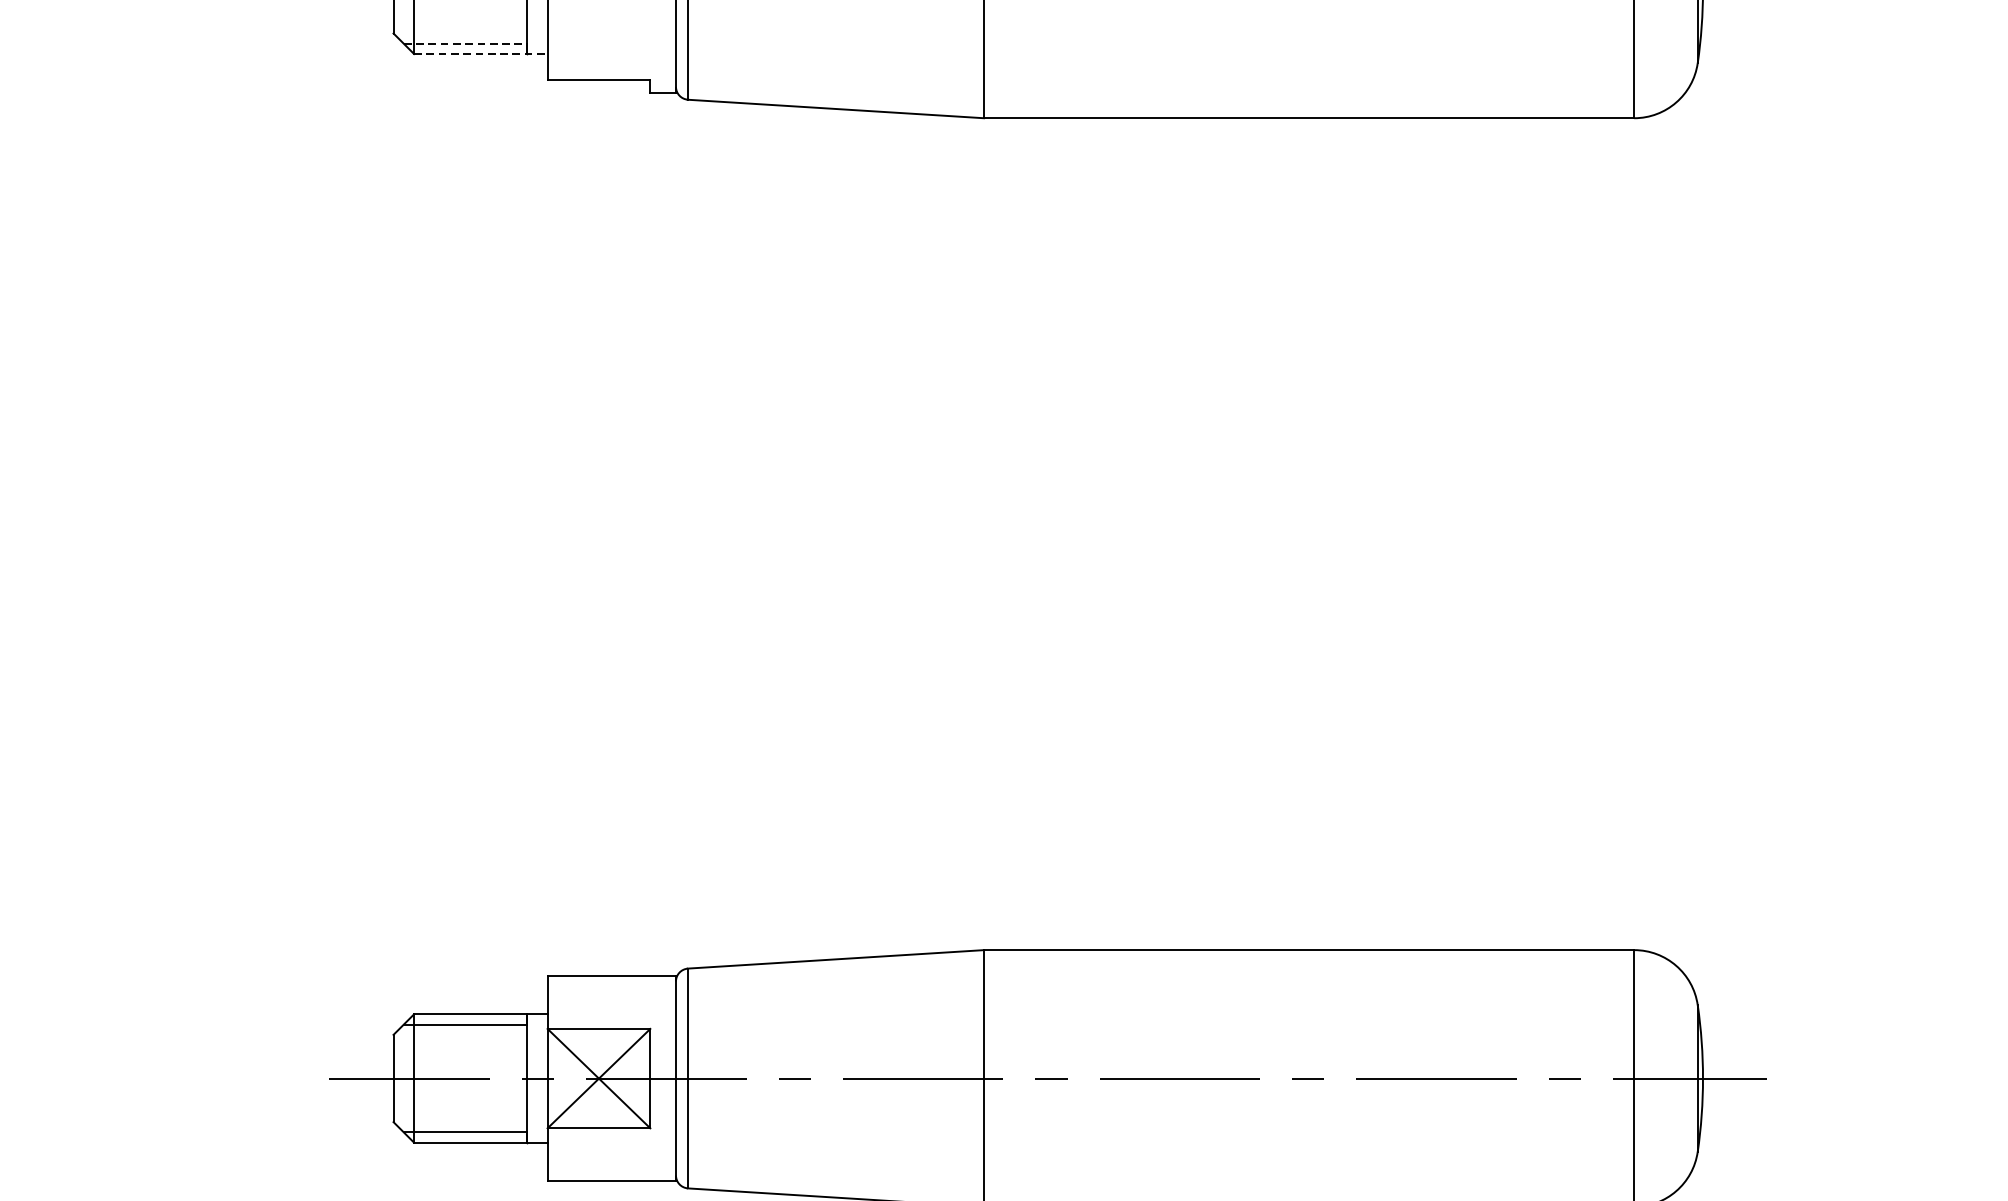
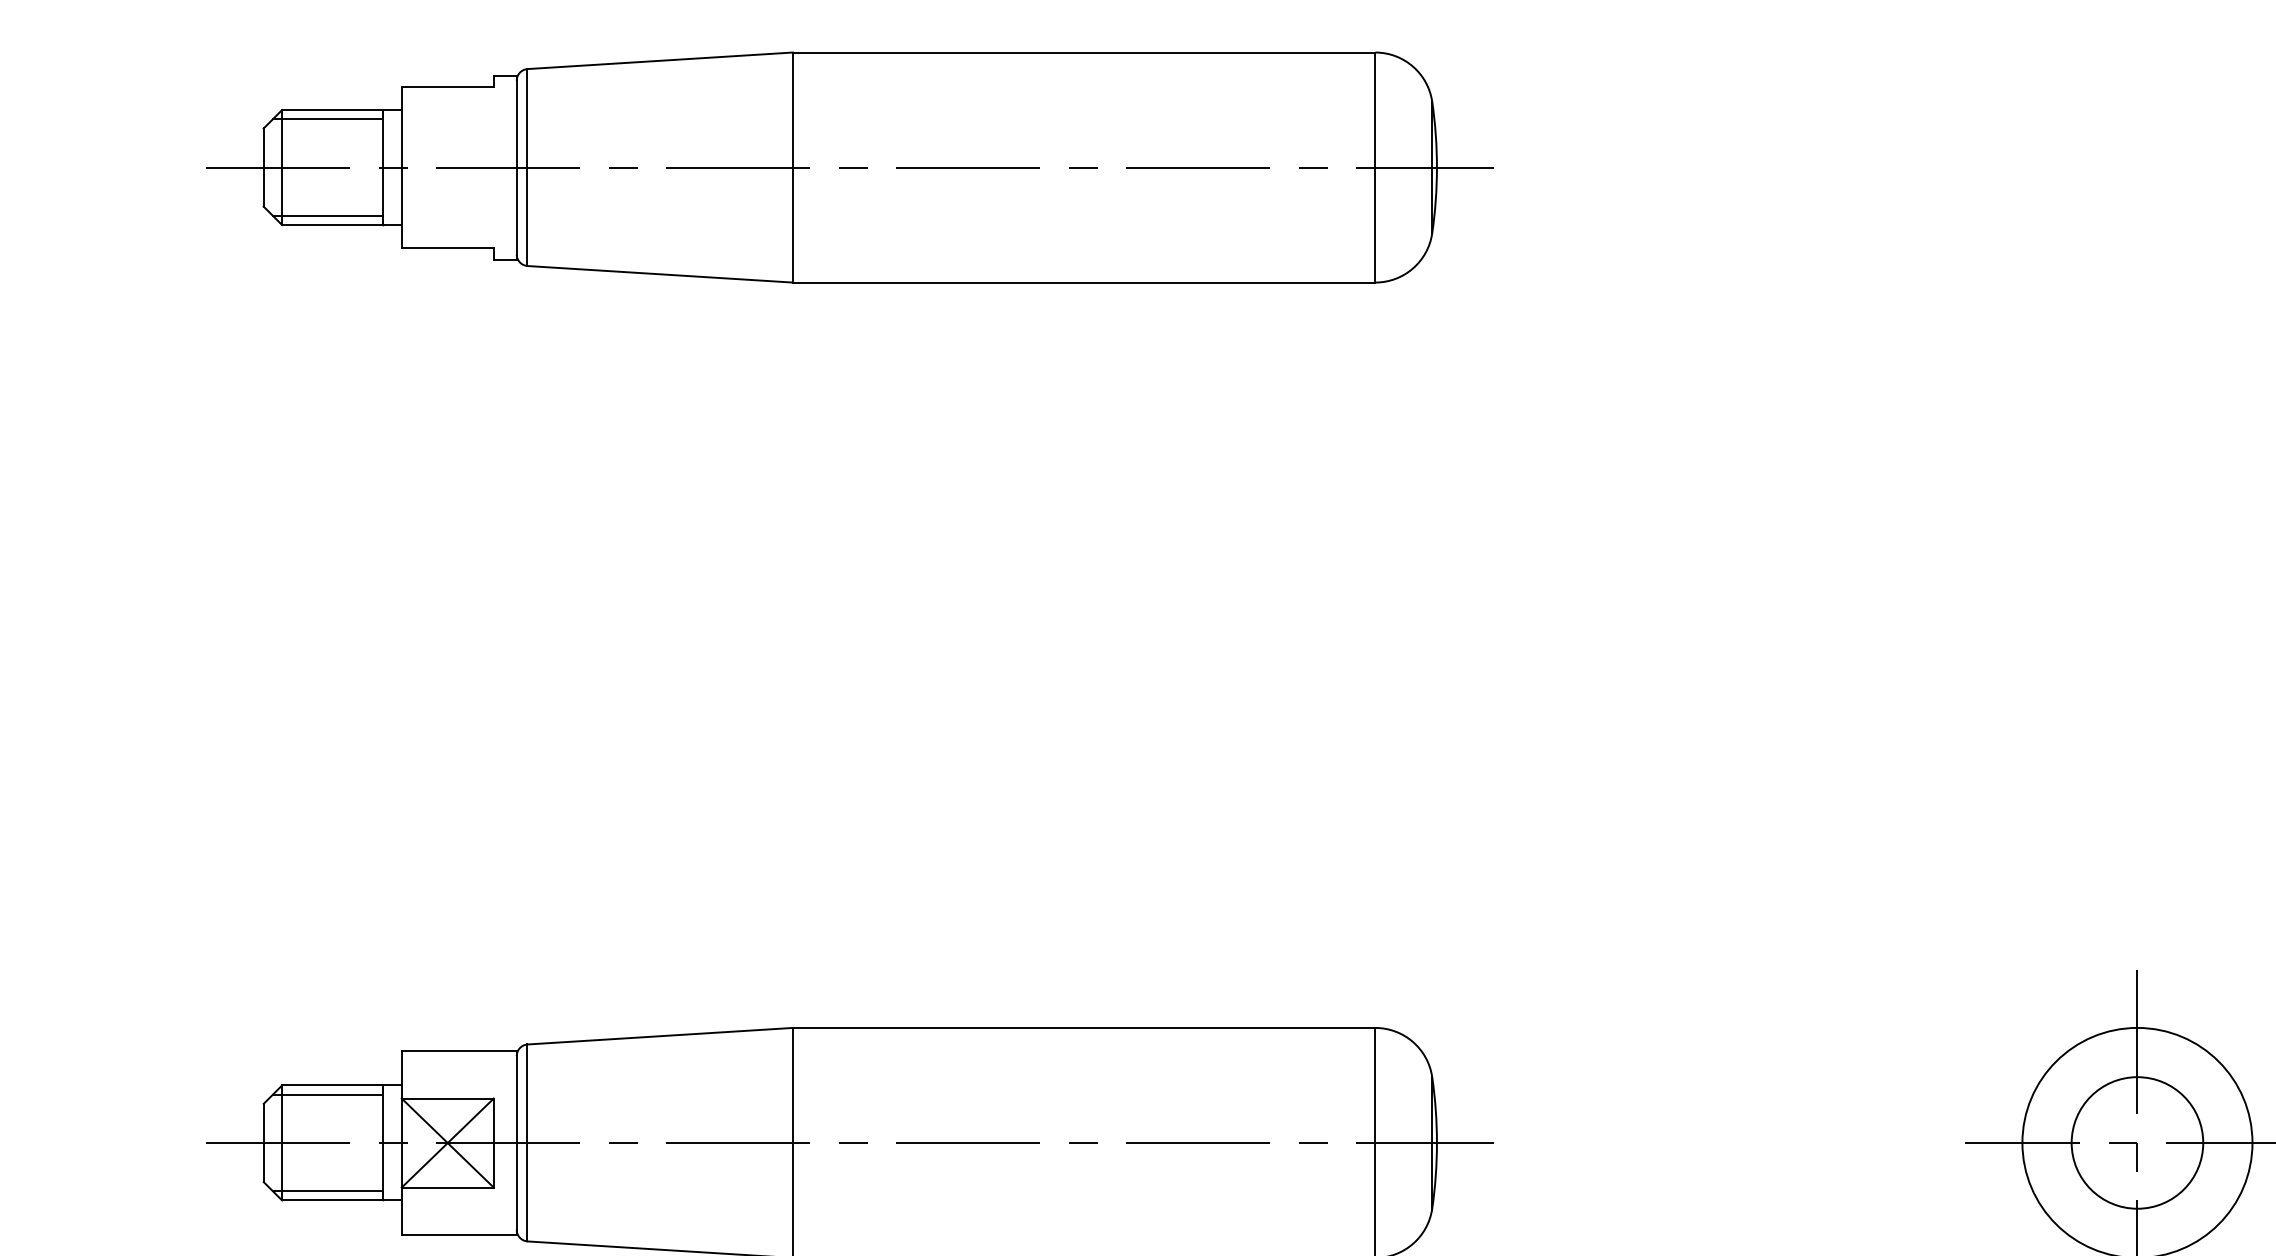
line: (465, 43) -> (328, 215), dashed -> solid
line: (480, 54) -> (341, 225), dashed -> solid

